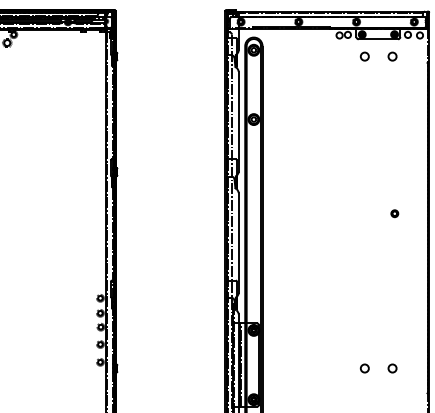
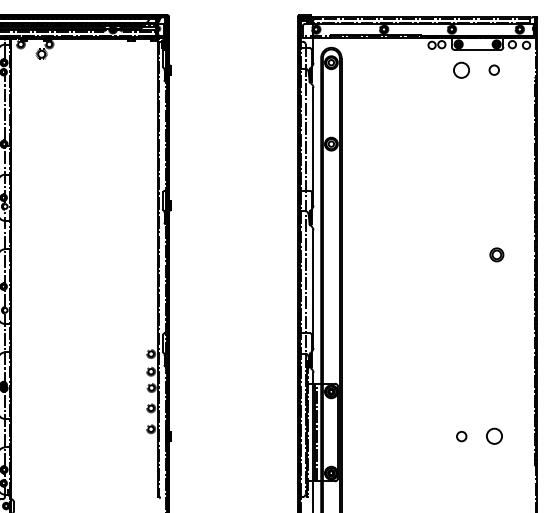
circle: (364, 56) -> (461, 69), size x1.6
part: (394, 213) -> (496, 254), size x1.6
circle: (391, 368) -> (493, 436), size x1.6

